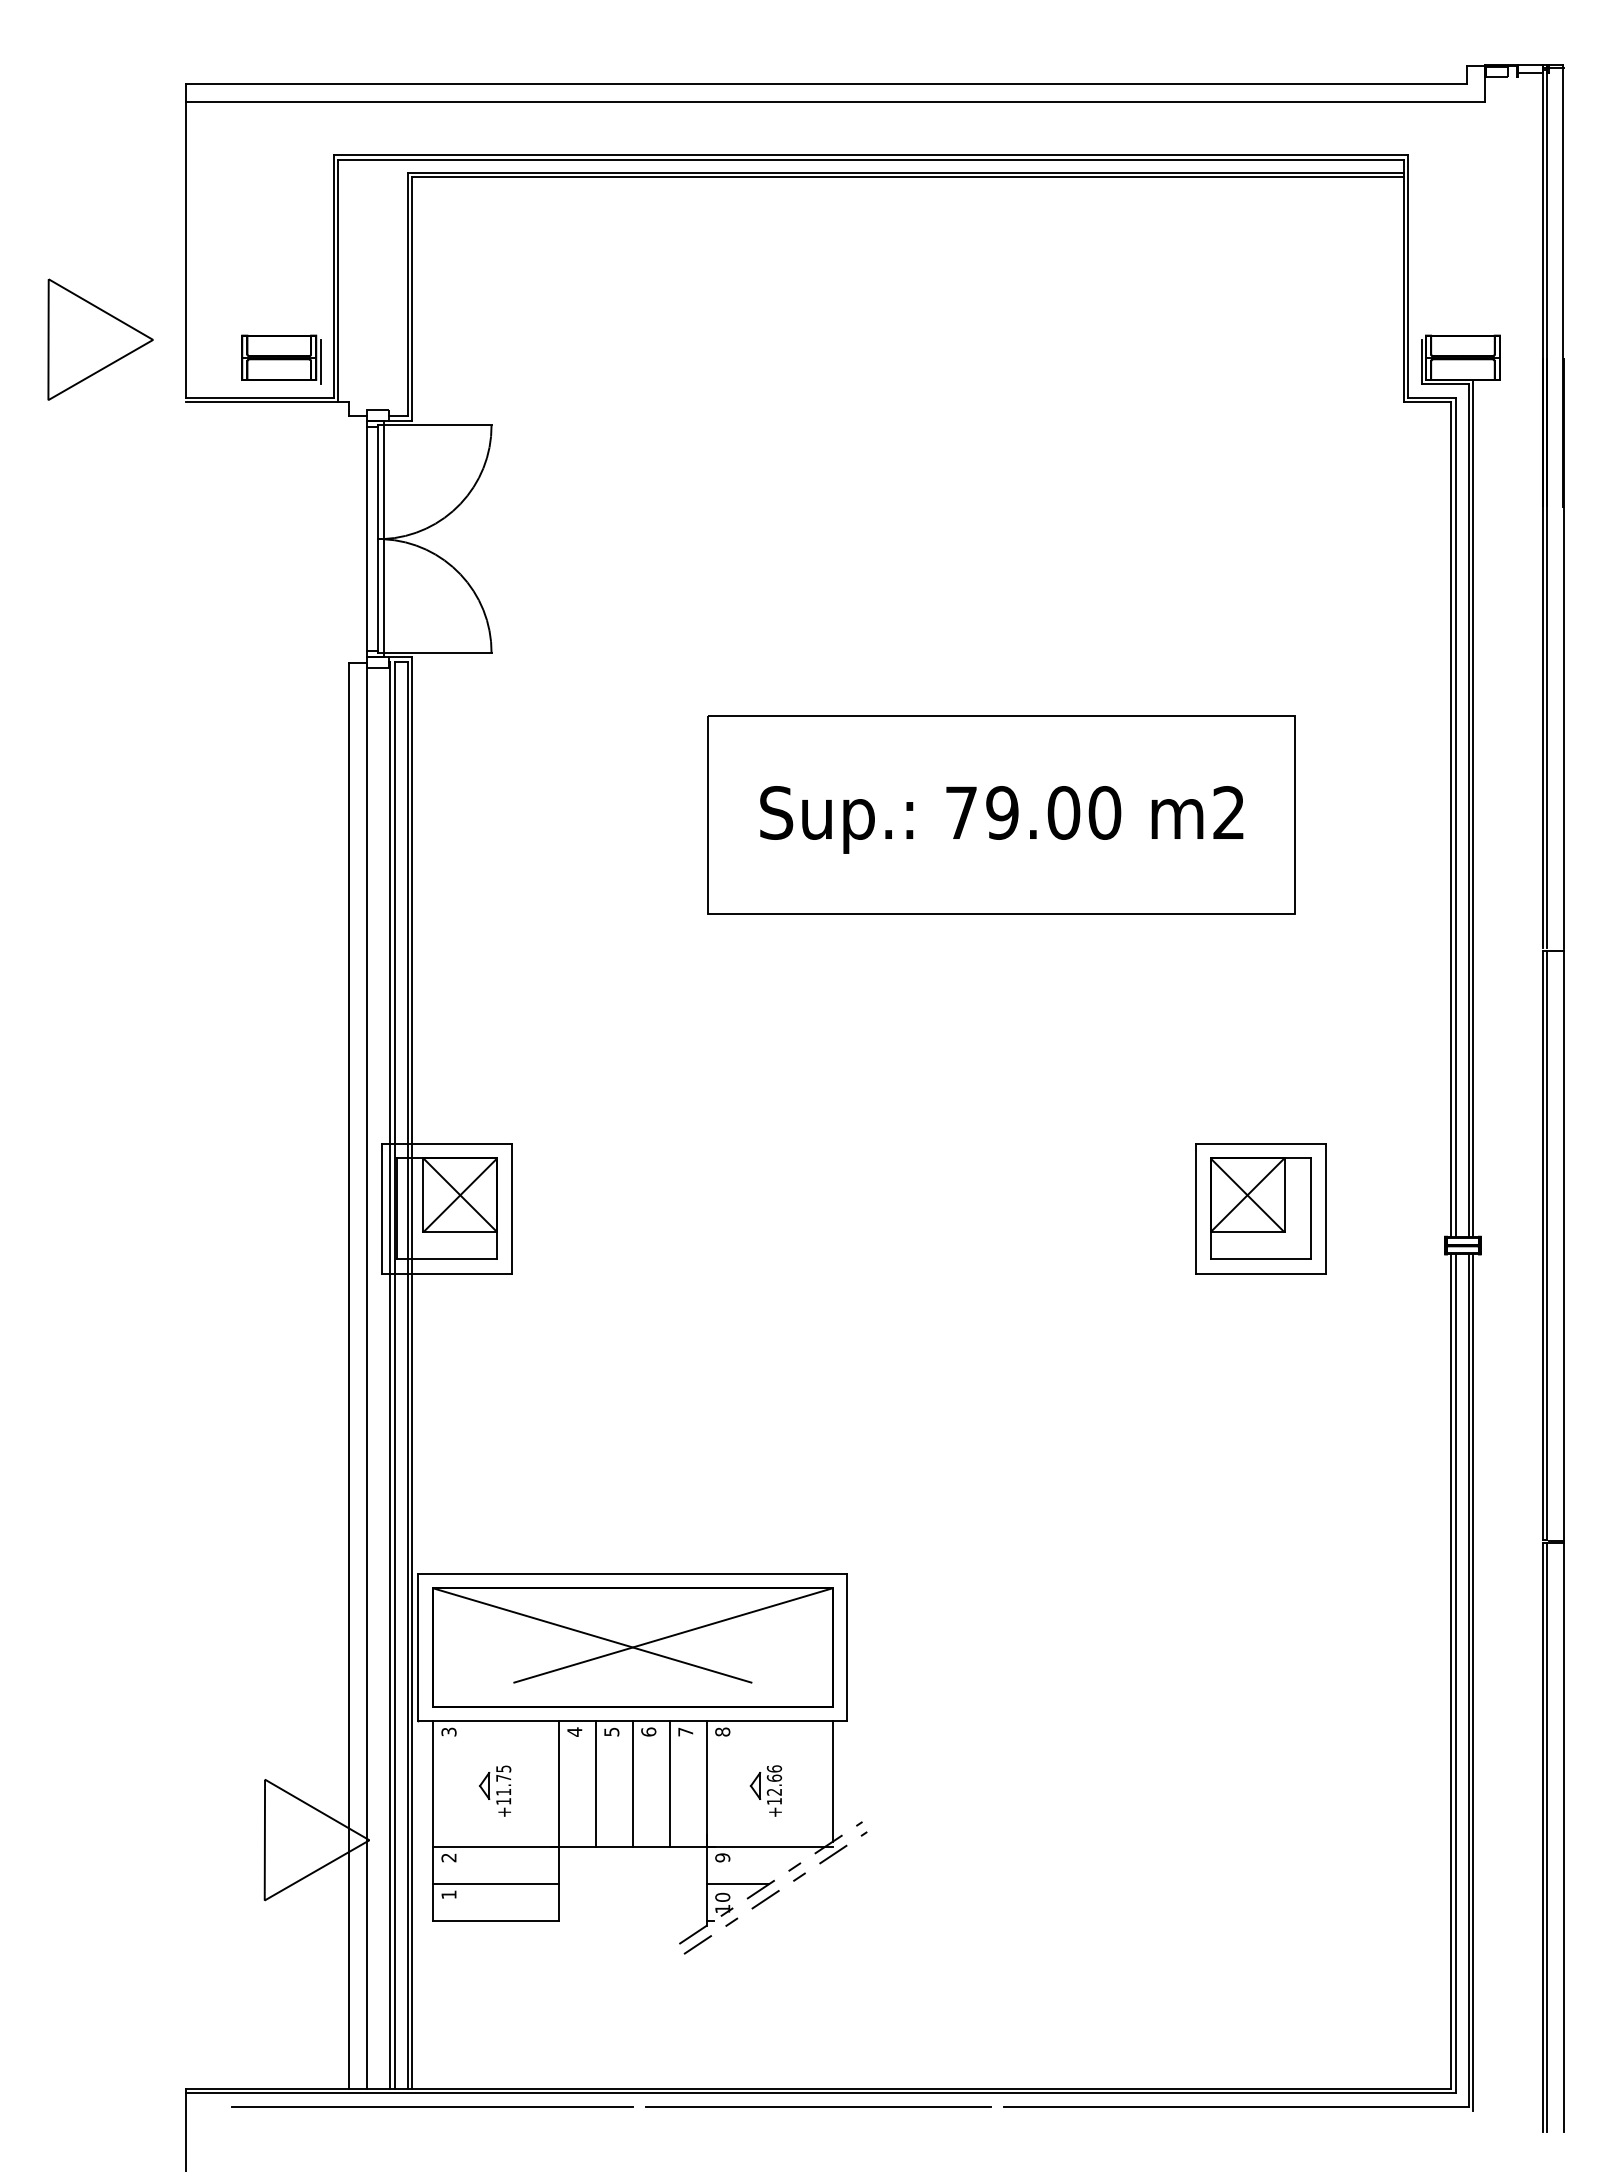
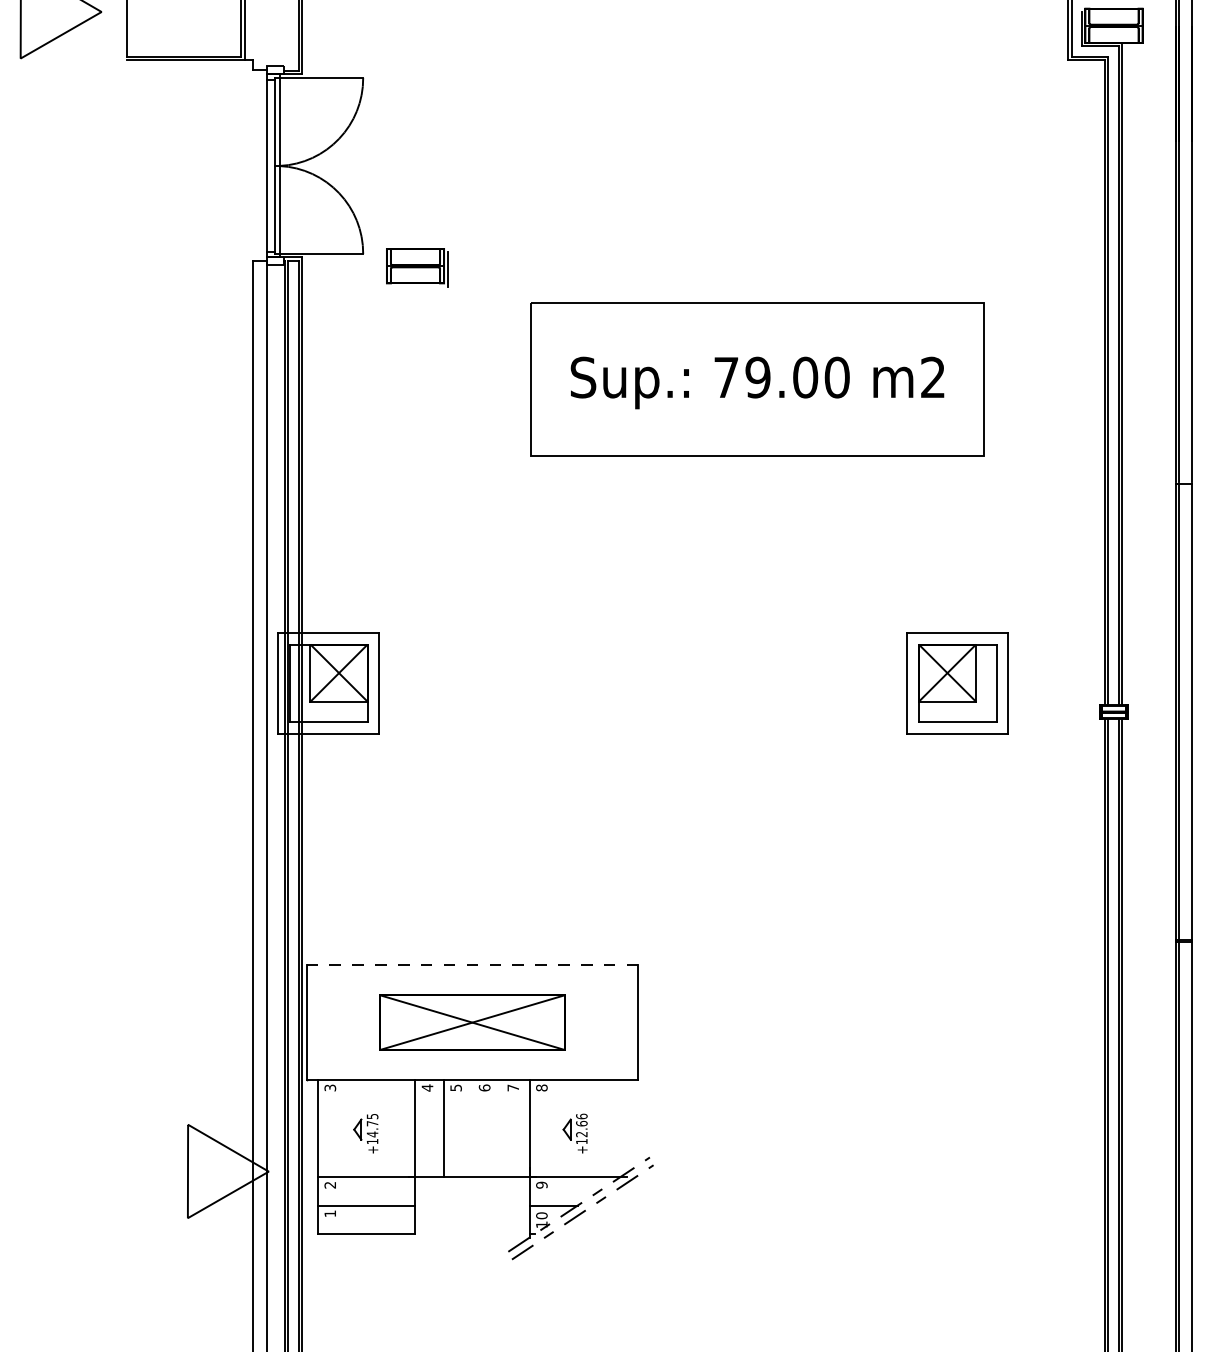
part: (281, 359) -> (417, 267), moved
line: (632, 1573) -> (472, 965), solid -> dashed
part: (632, 1647) -> (472, 1022), size x0.6
line: (832, 1781) -> (626, 1126), removed
line: (632, 1784) -> (472, 1128), removed
line: (669, 1784) -> (500, 1128), removed
text: (503, 1792) -> (372, 1134), +11.75 -> +14.75

